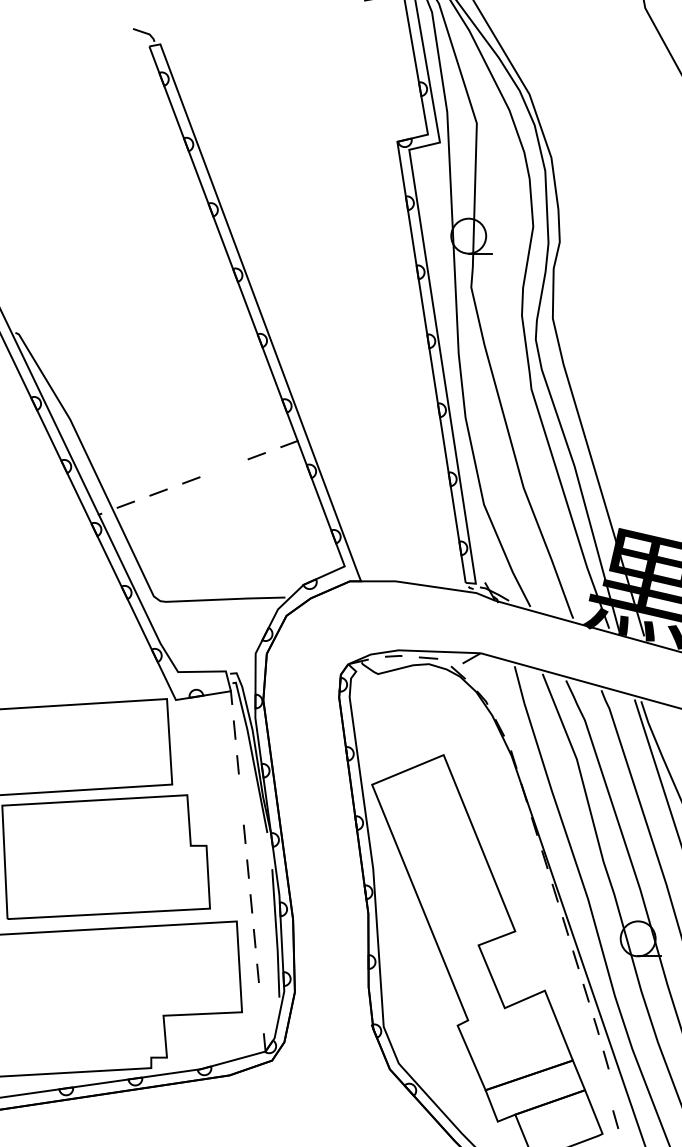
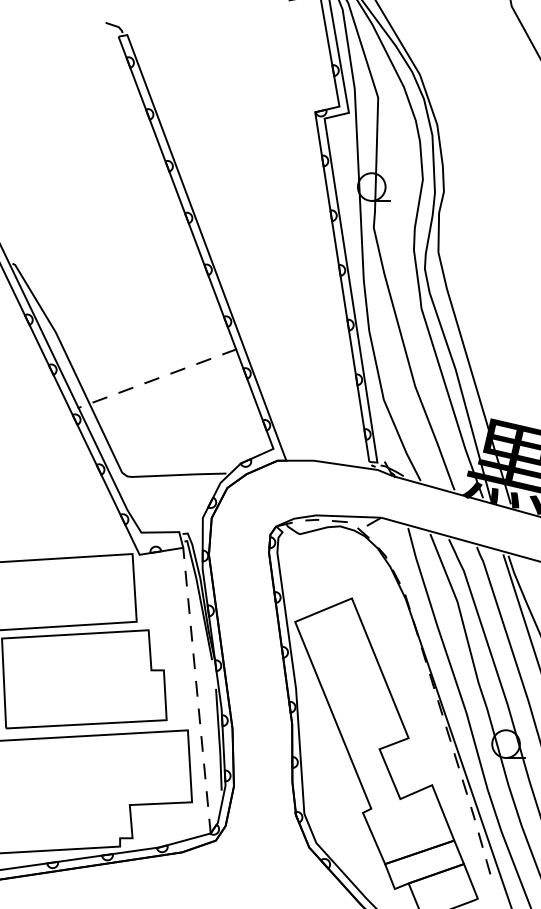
line: (224, 468) -> (178, 371), added
line: (241, 799) -> (191, 633), added
line: (261, 1007) -> (207, 798), added
line: (615, 1119) -> (488, 866), moved

